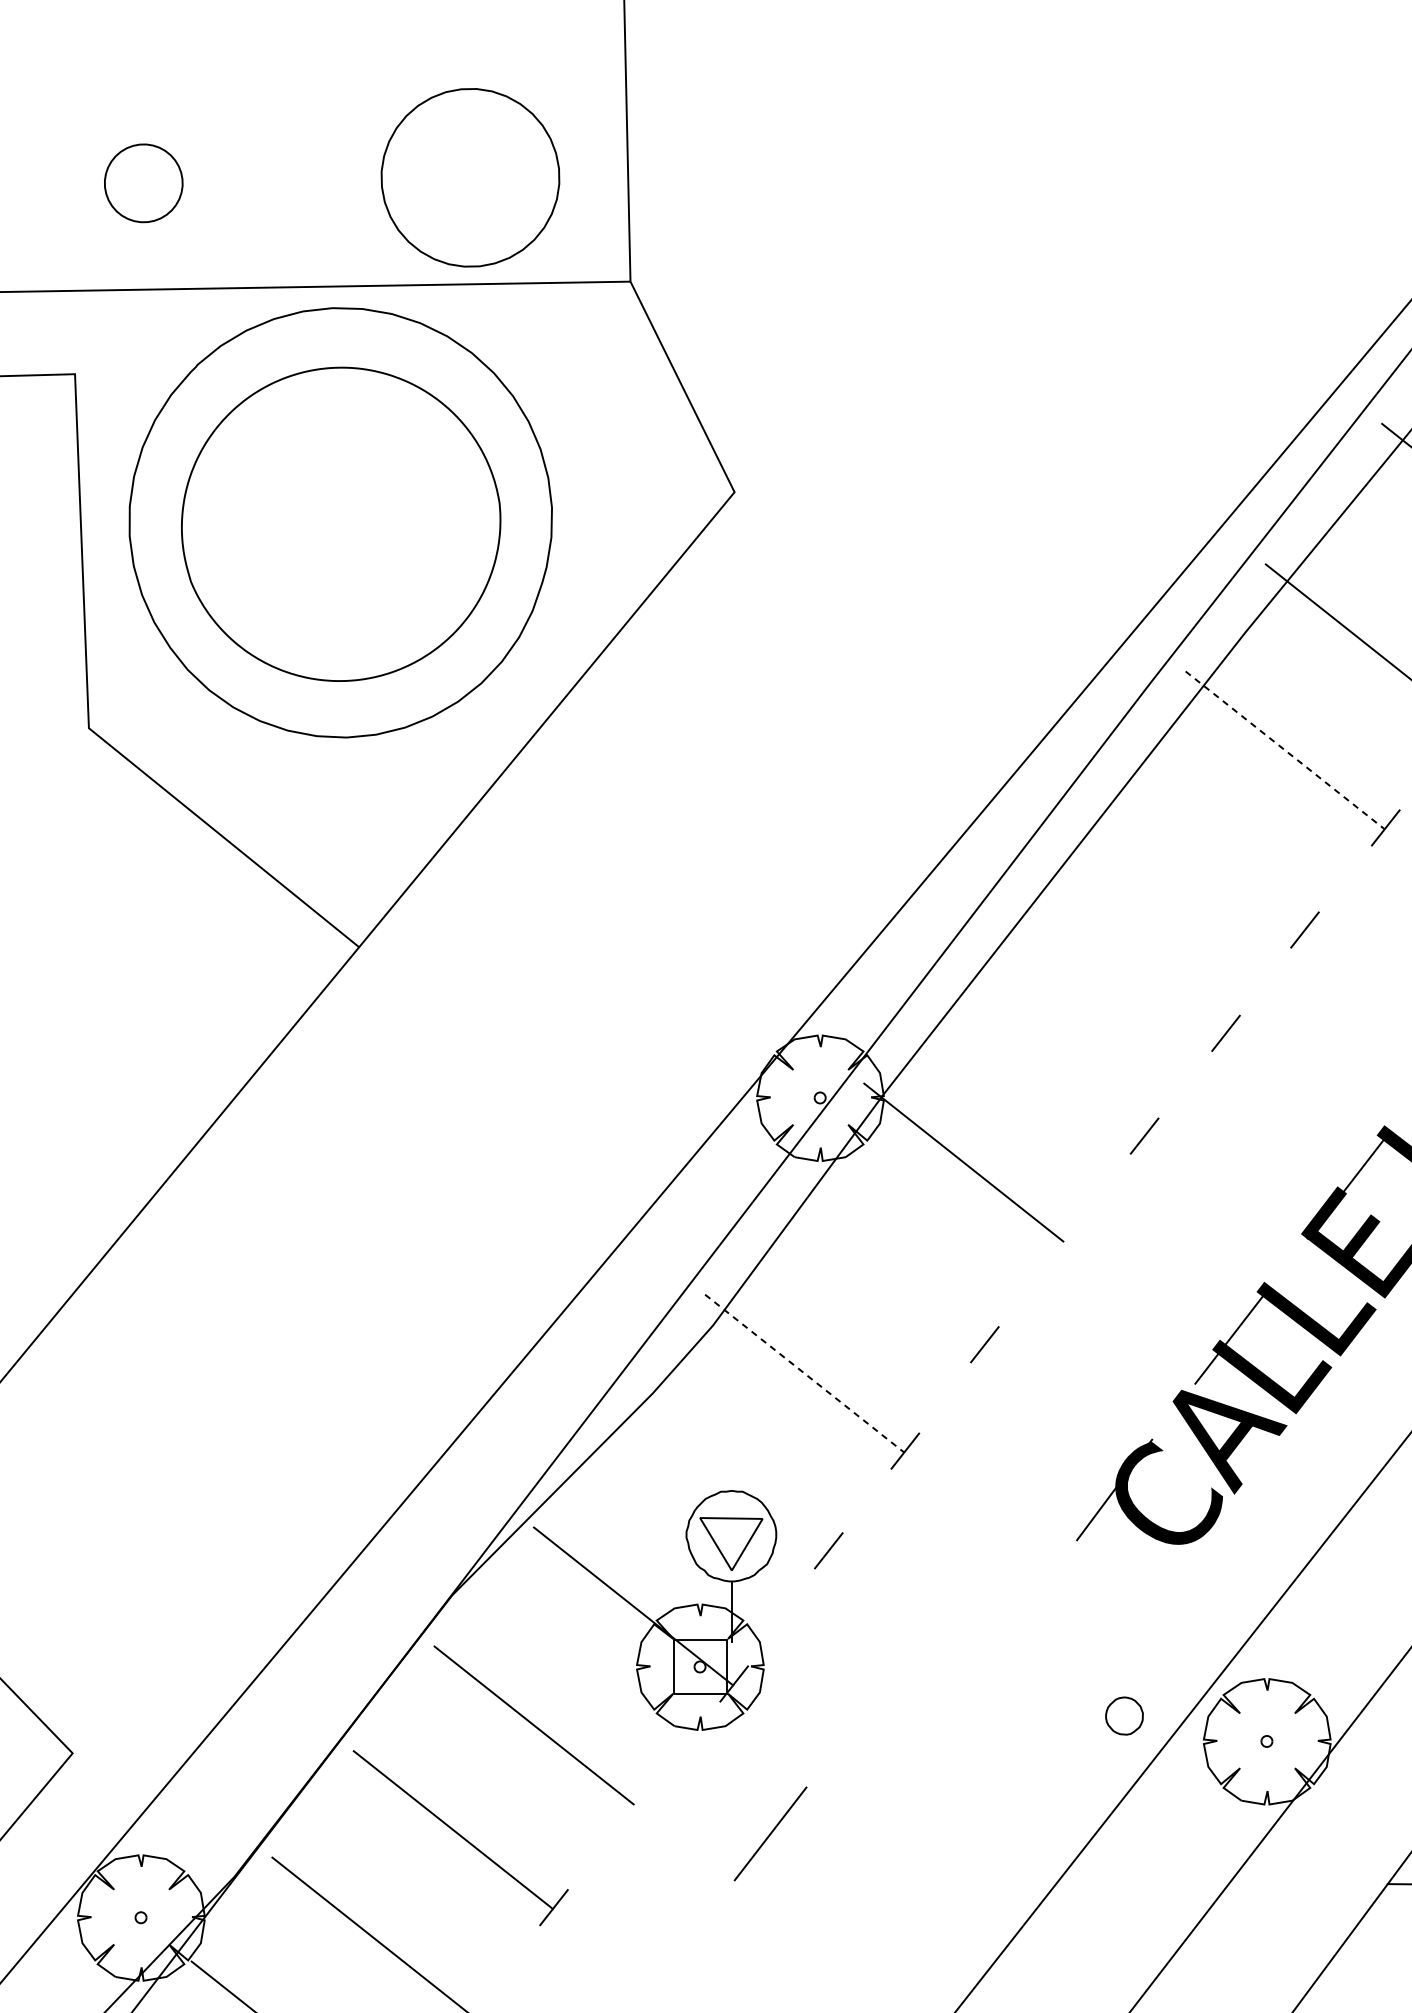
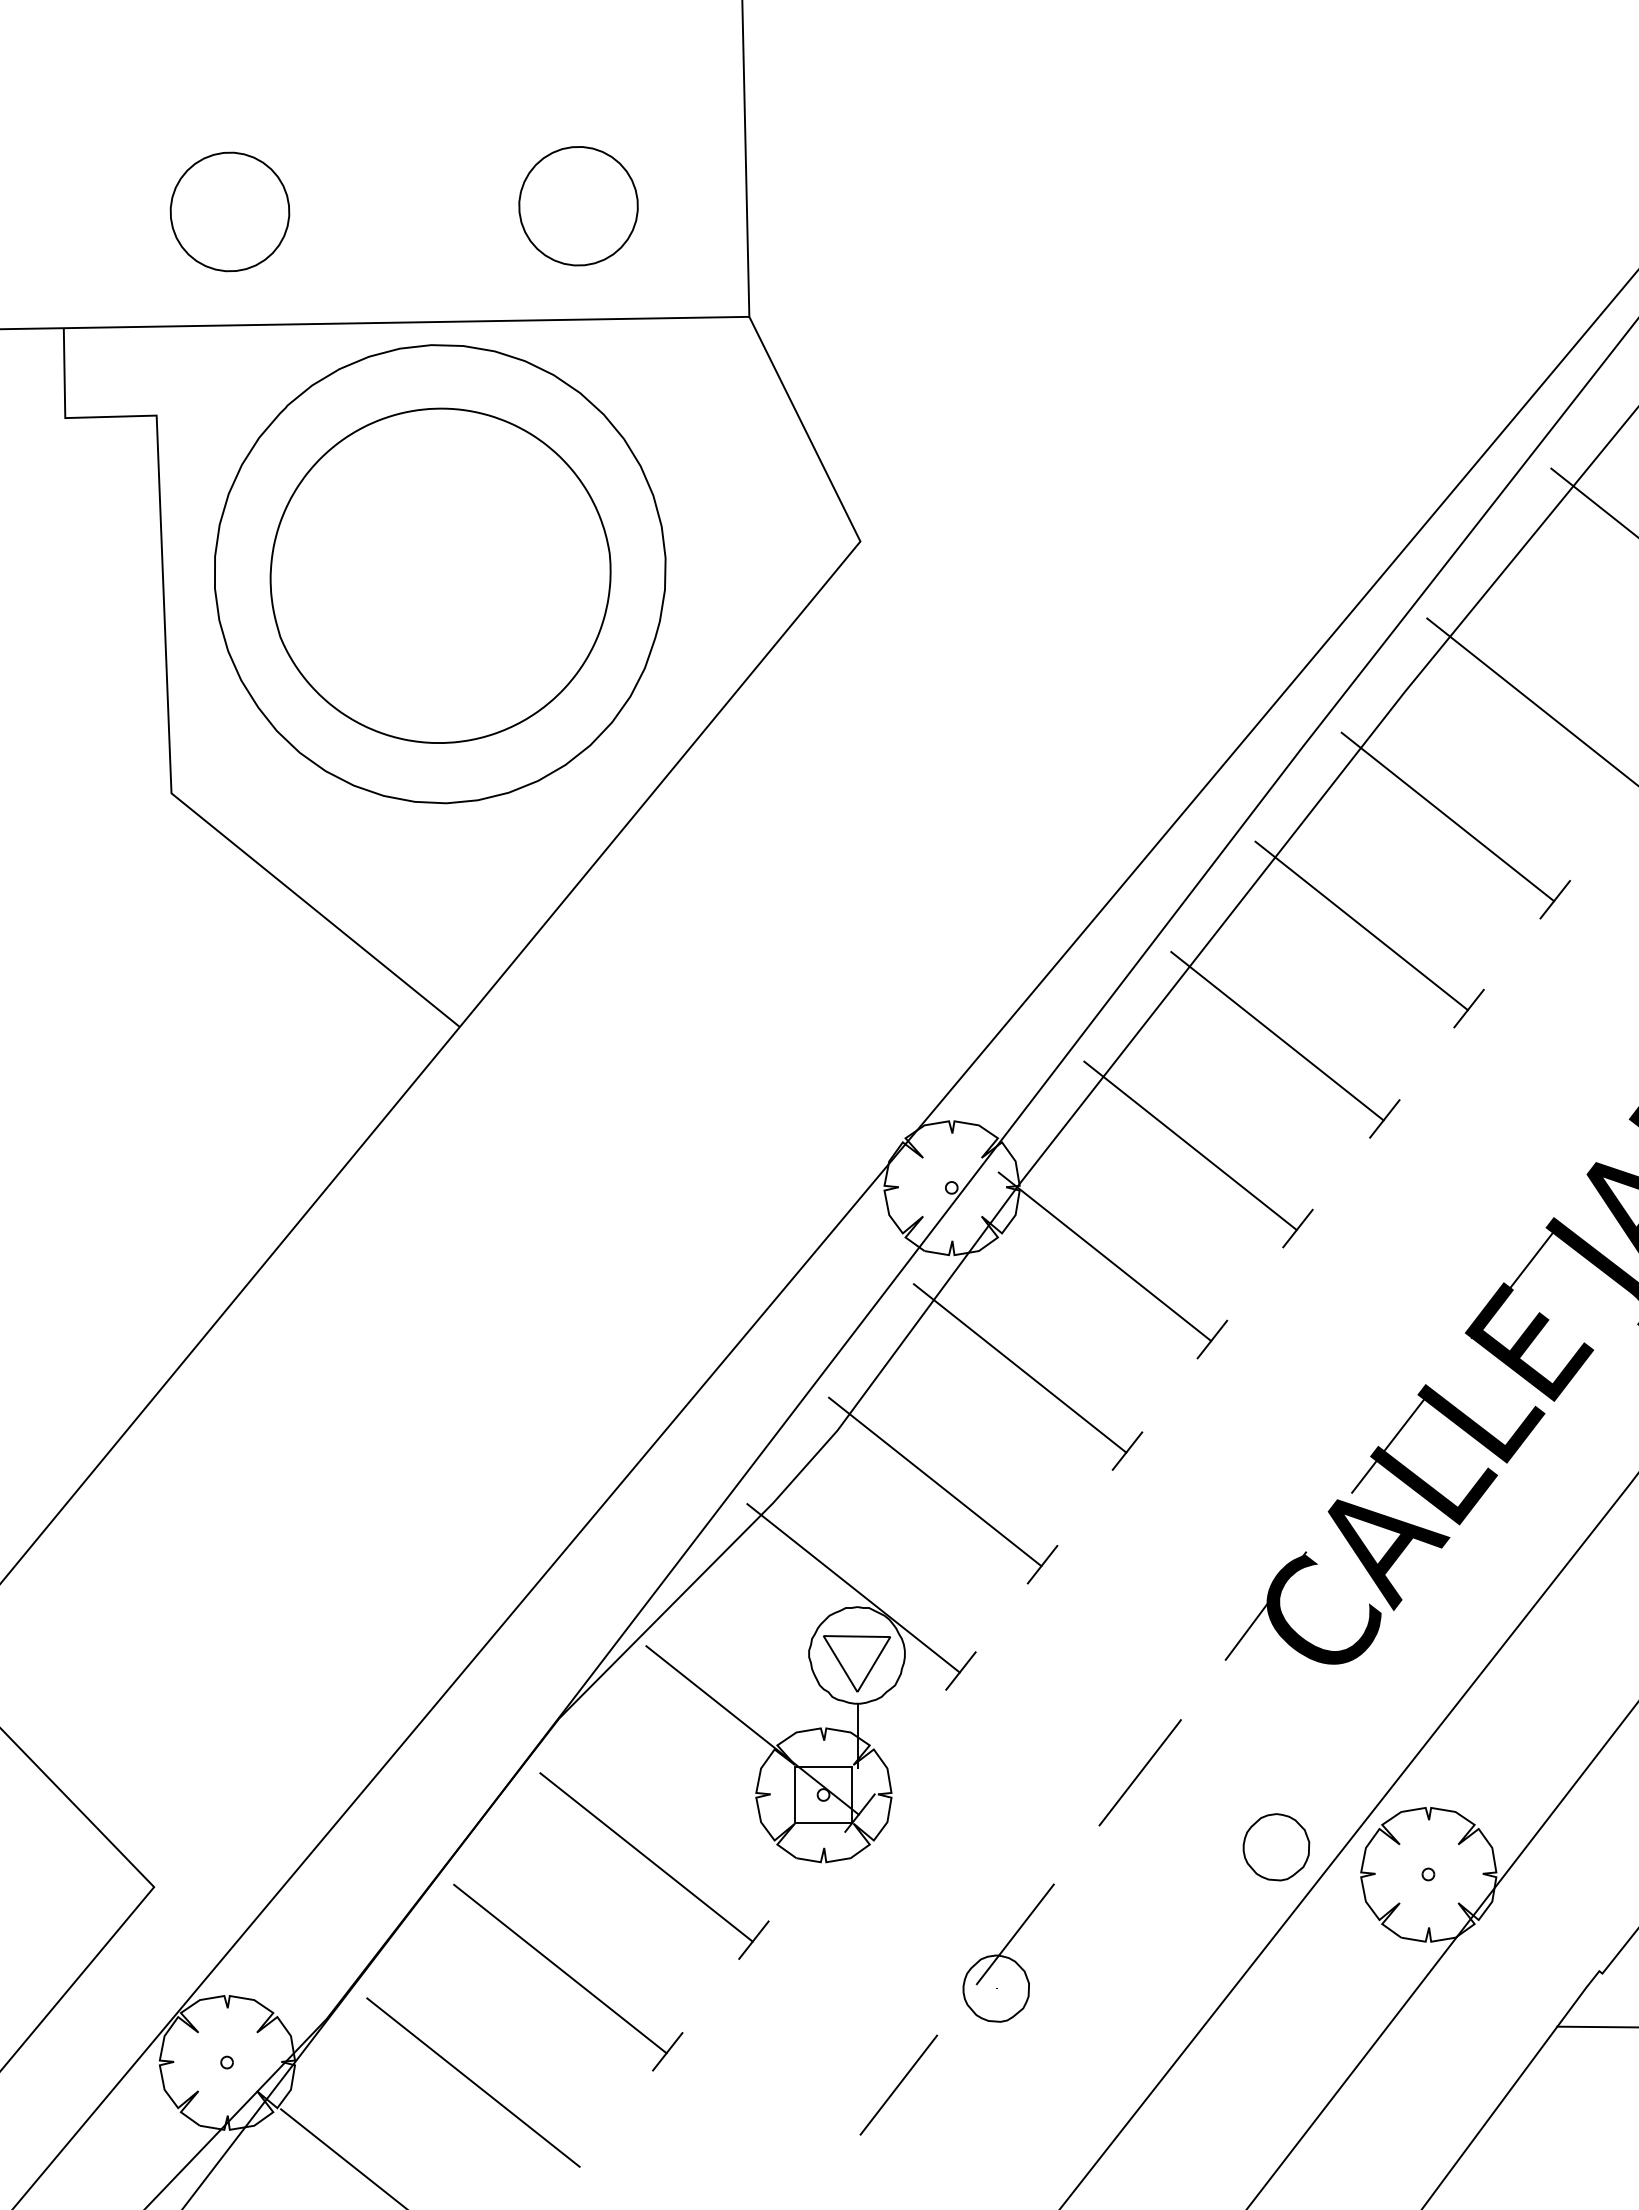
part: (470, 178) -> (578, 206), size x0.62
part: (143, 182) -> (229, 211), size x1.43
line: (1284, 749) -> (1447, 816), dashed -> solid
line: (1204, 852) -> (1361, 925), added
line: (1125, 956) -> (1277, 1036), added
line: (1043, 1058) -> (1190, 1145), added
line: (1064, 1240) -> (1212, 1339), added
line: (883, 1267) -> (1019, 1368), added
line: (804, 1373) -> (935, 1481), dashed -> solid
line: (728, 1473) -> (853, 1588), added
line: (996, 1645) -> (1139, 1772), added
part: (1124, 1716) -> (1276, 1847), size x1.67
line: (634, 1802) -> (753, 1939), added
part: (873, 1814) -> (1008, 1952), added
line: (770, 1833) -> (898, 2084), moved

